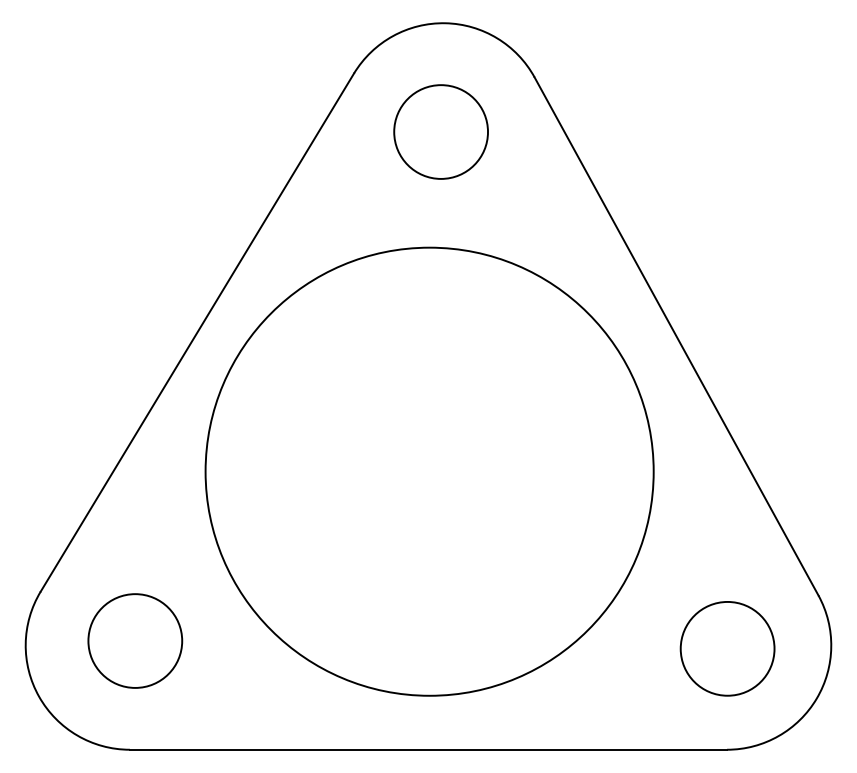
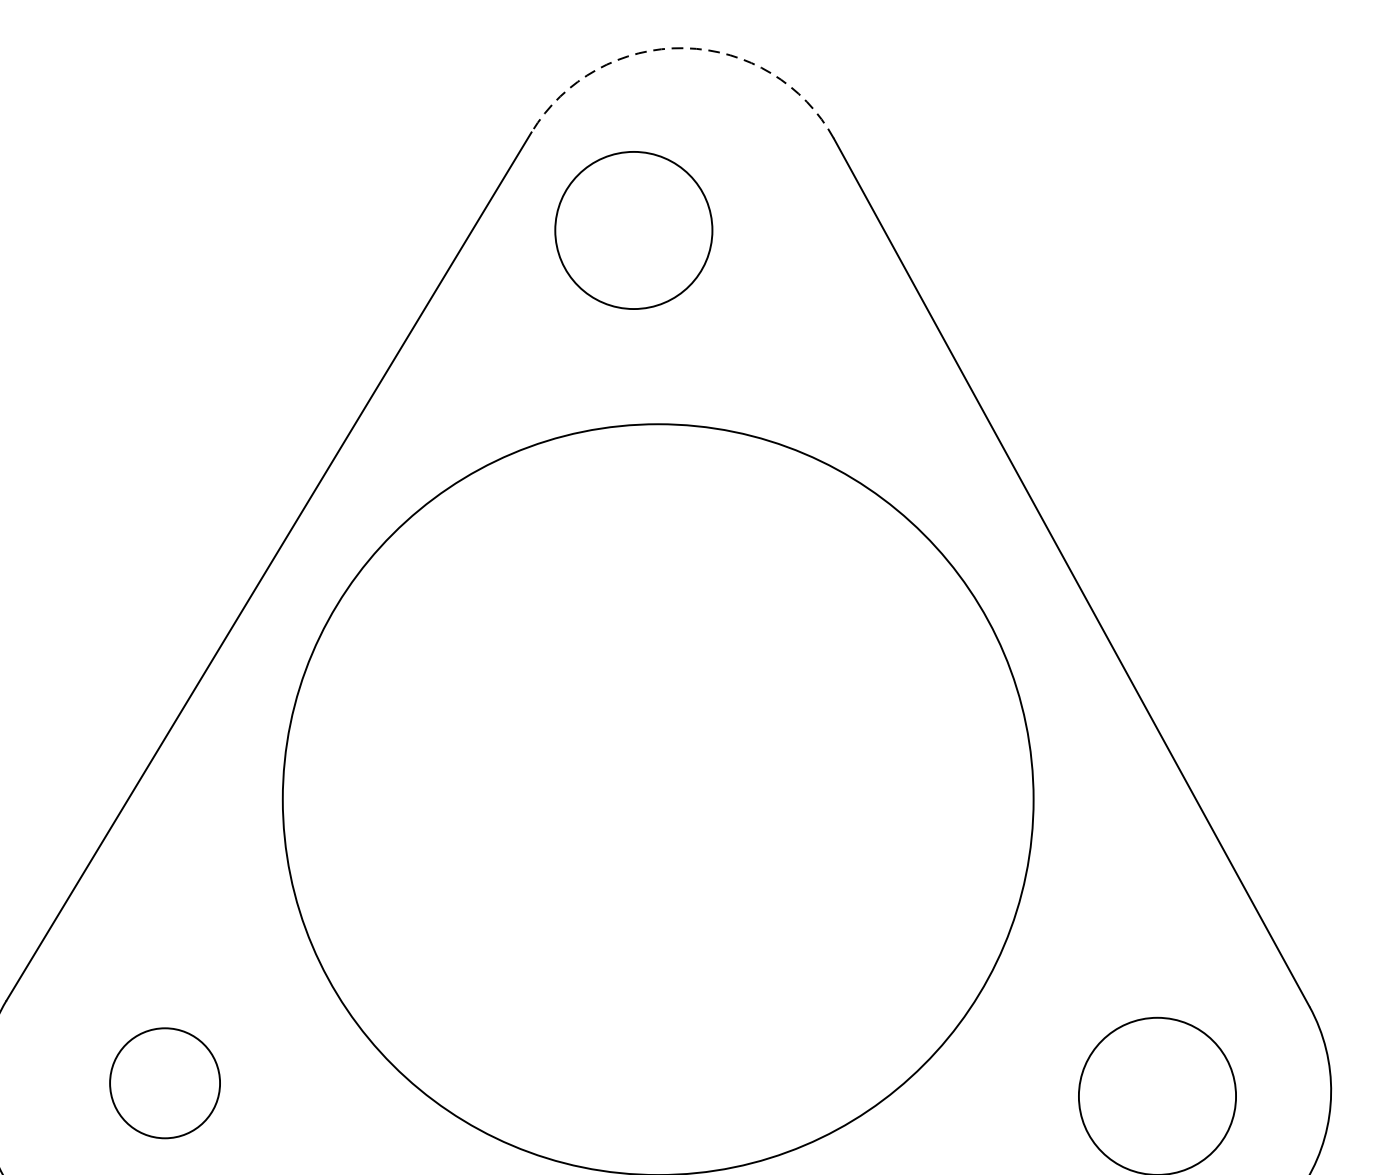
arc: (445, 23) -> (684, 48), solid -> dashed
circle: (440, 131) -> (632, 229), moved
circle: (135, 640) -> (165, 1082), size x0.7

